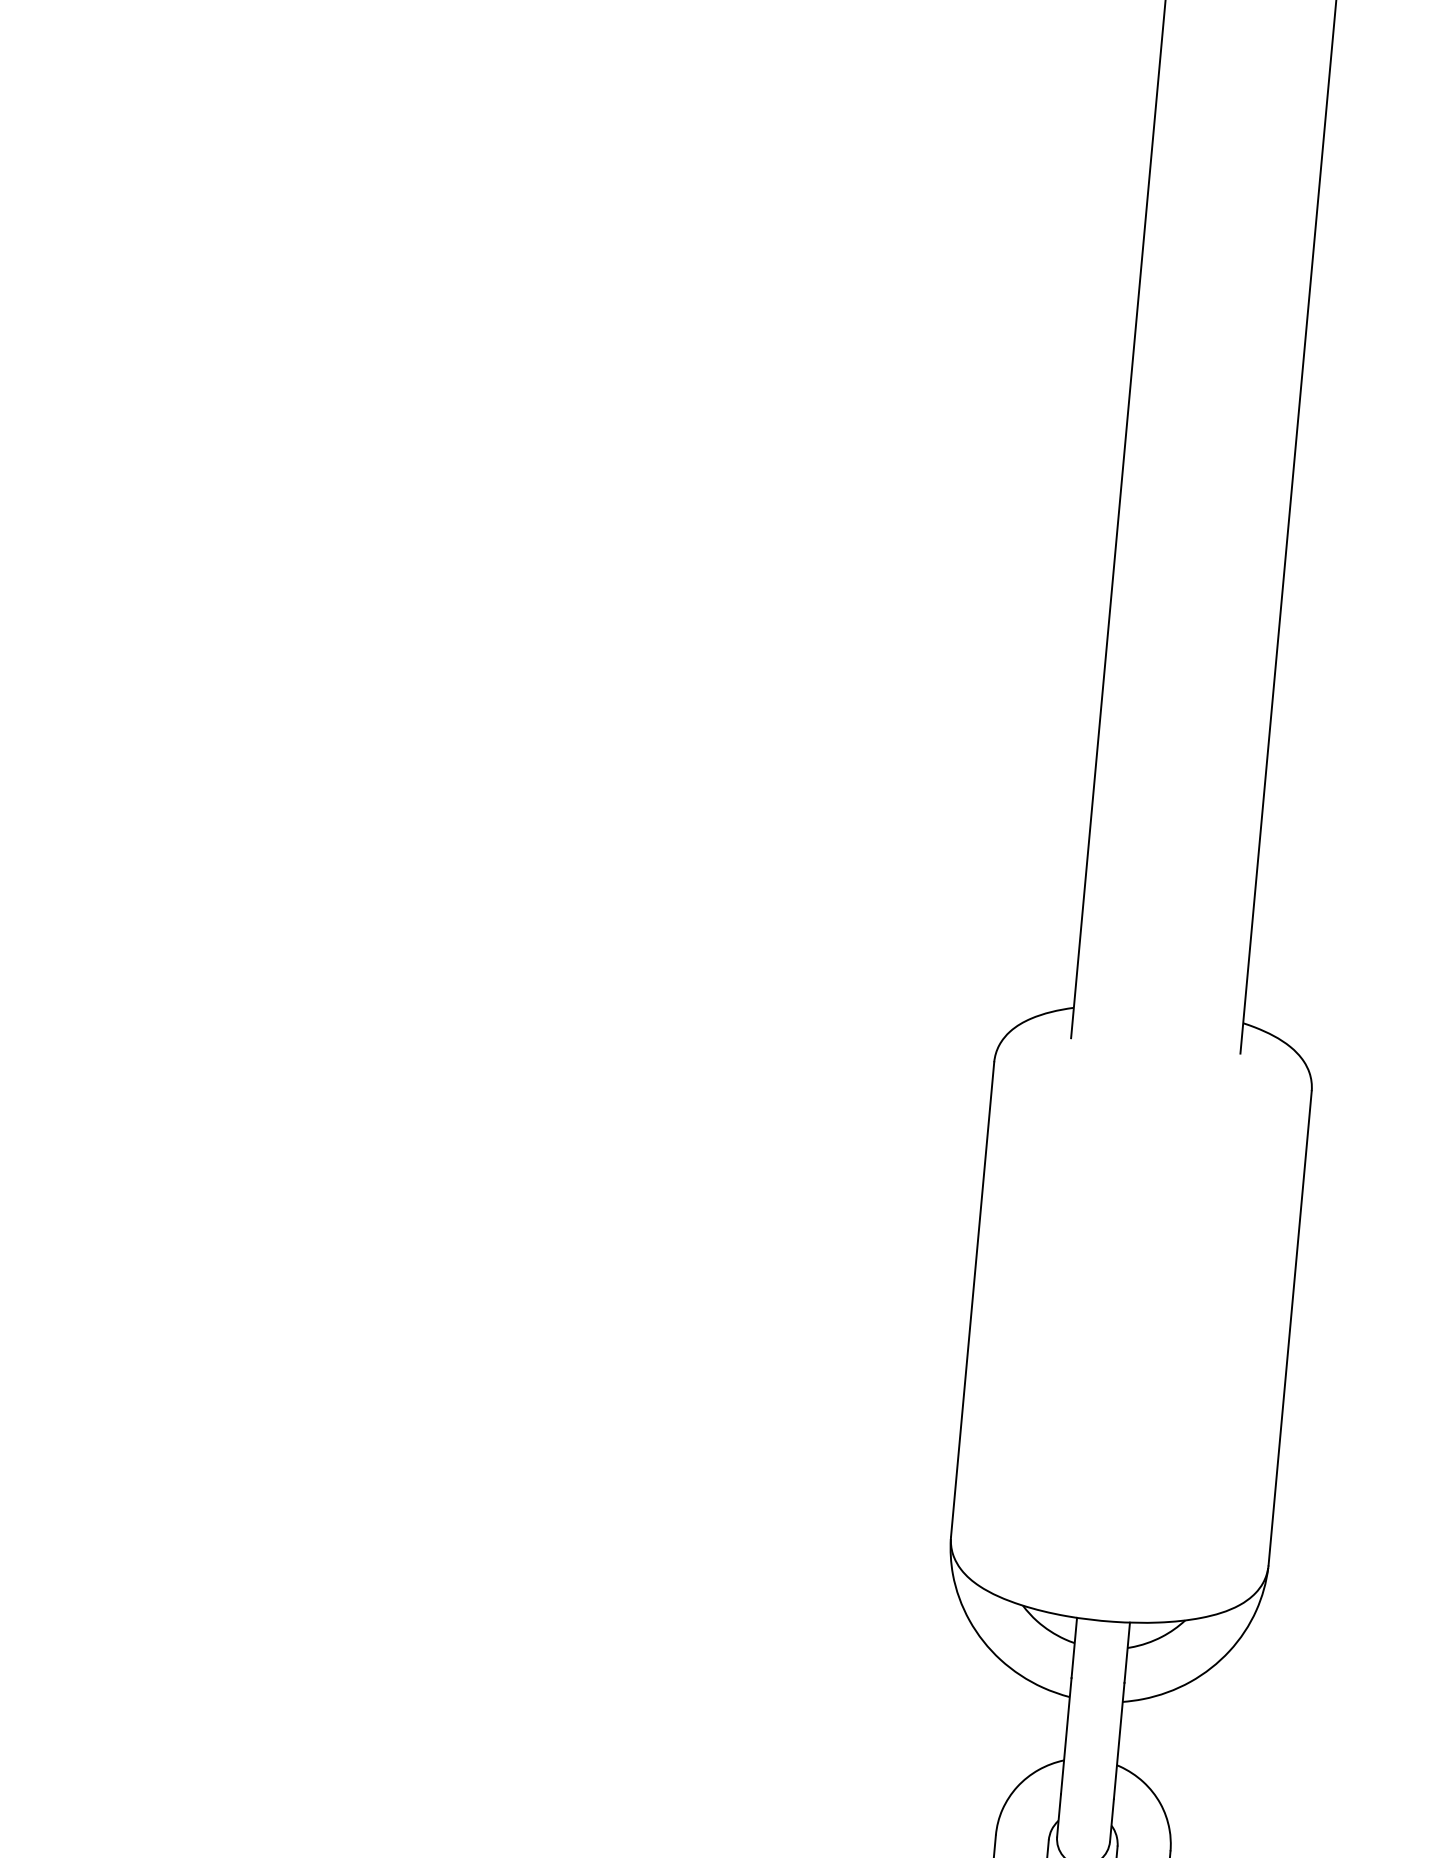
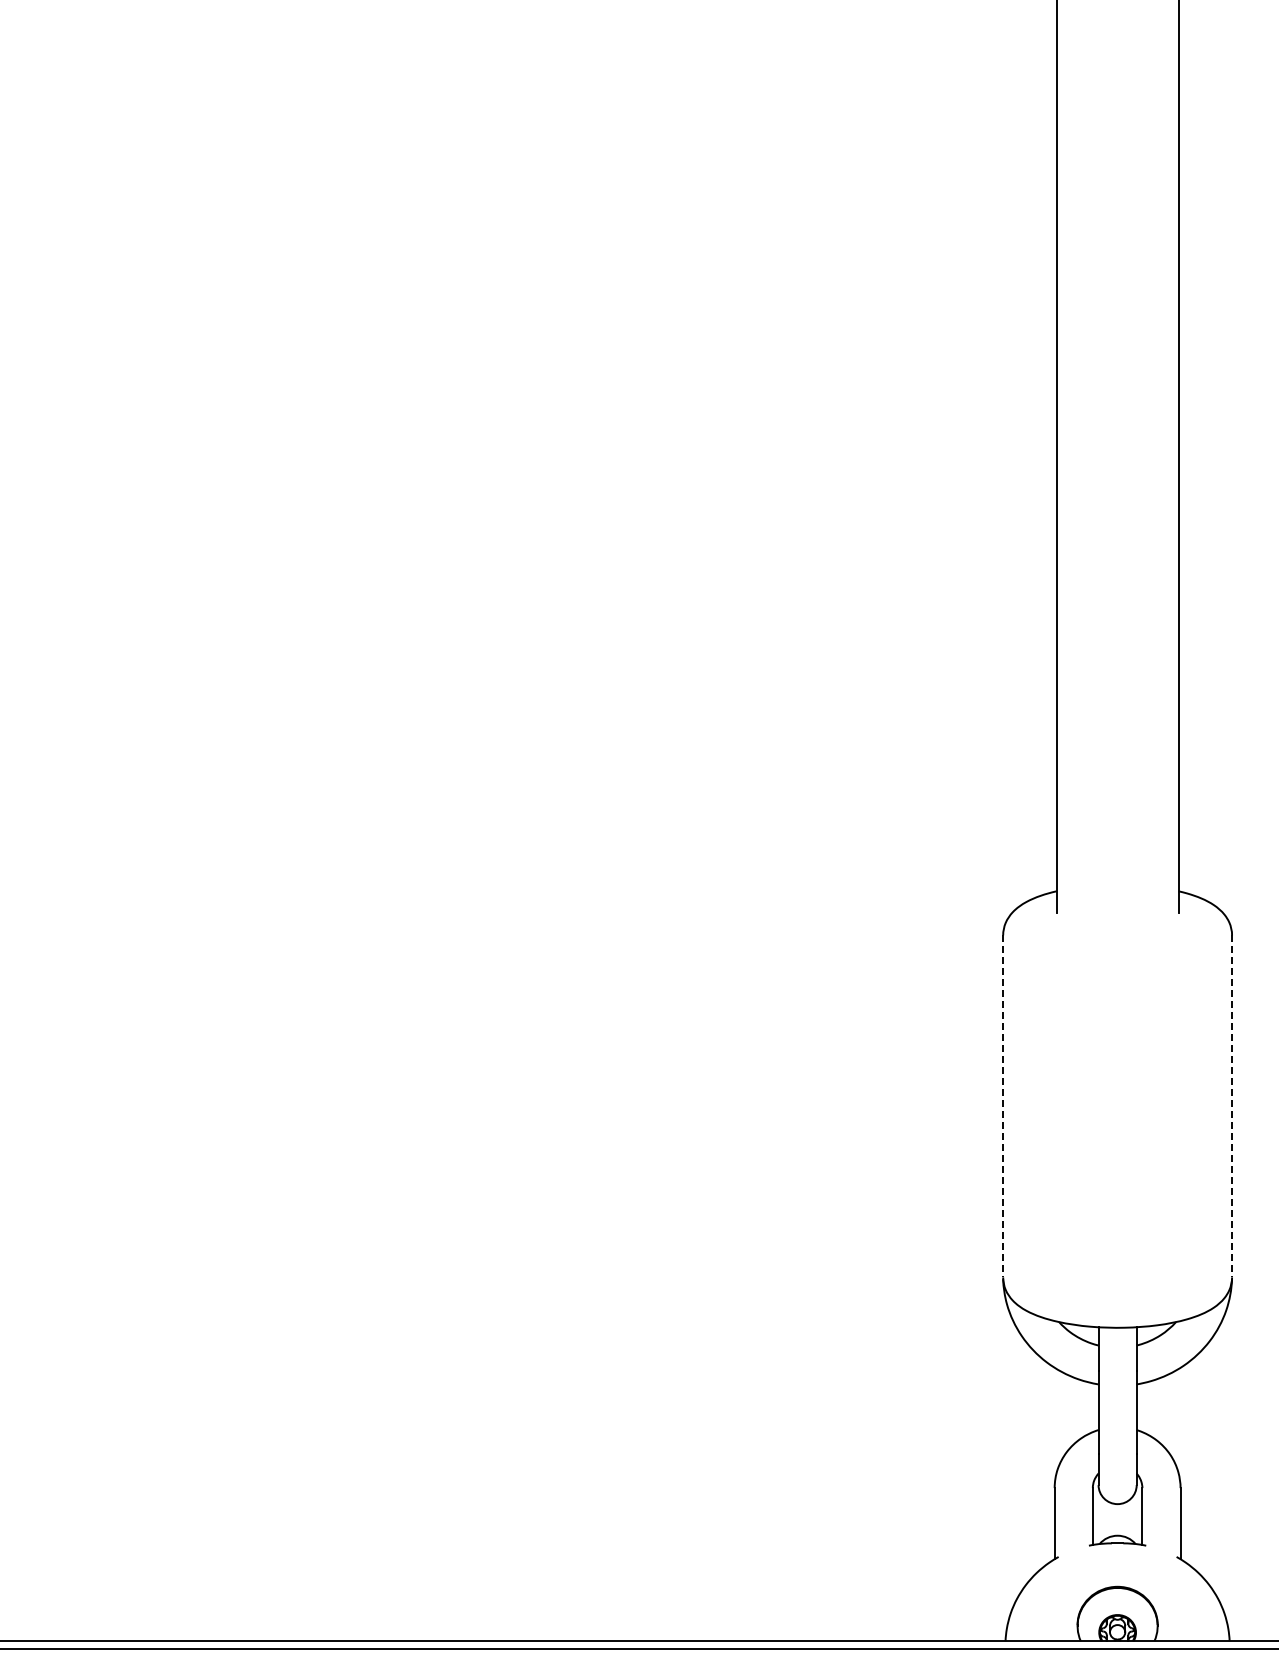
line: (973, 1299) -> (1003, 1106), solid -> dashed
line: (1290, 1328) -> (1232, 1106), solid -> dashed

